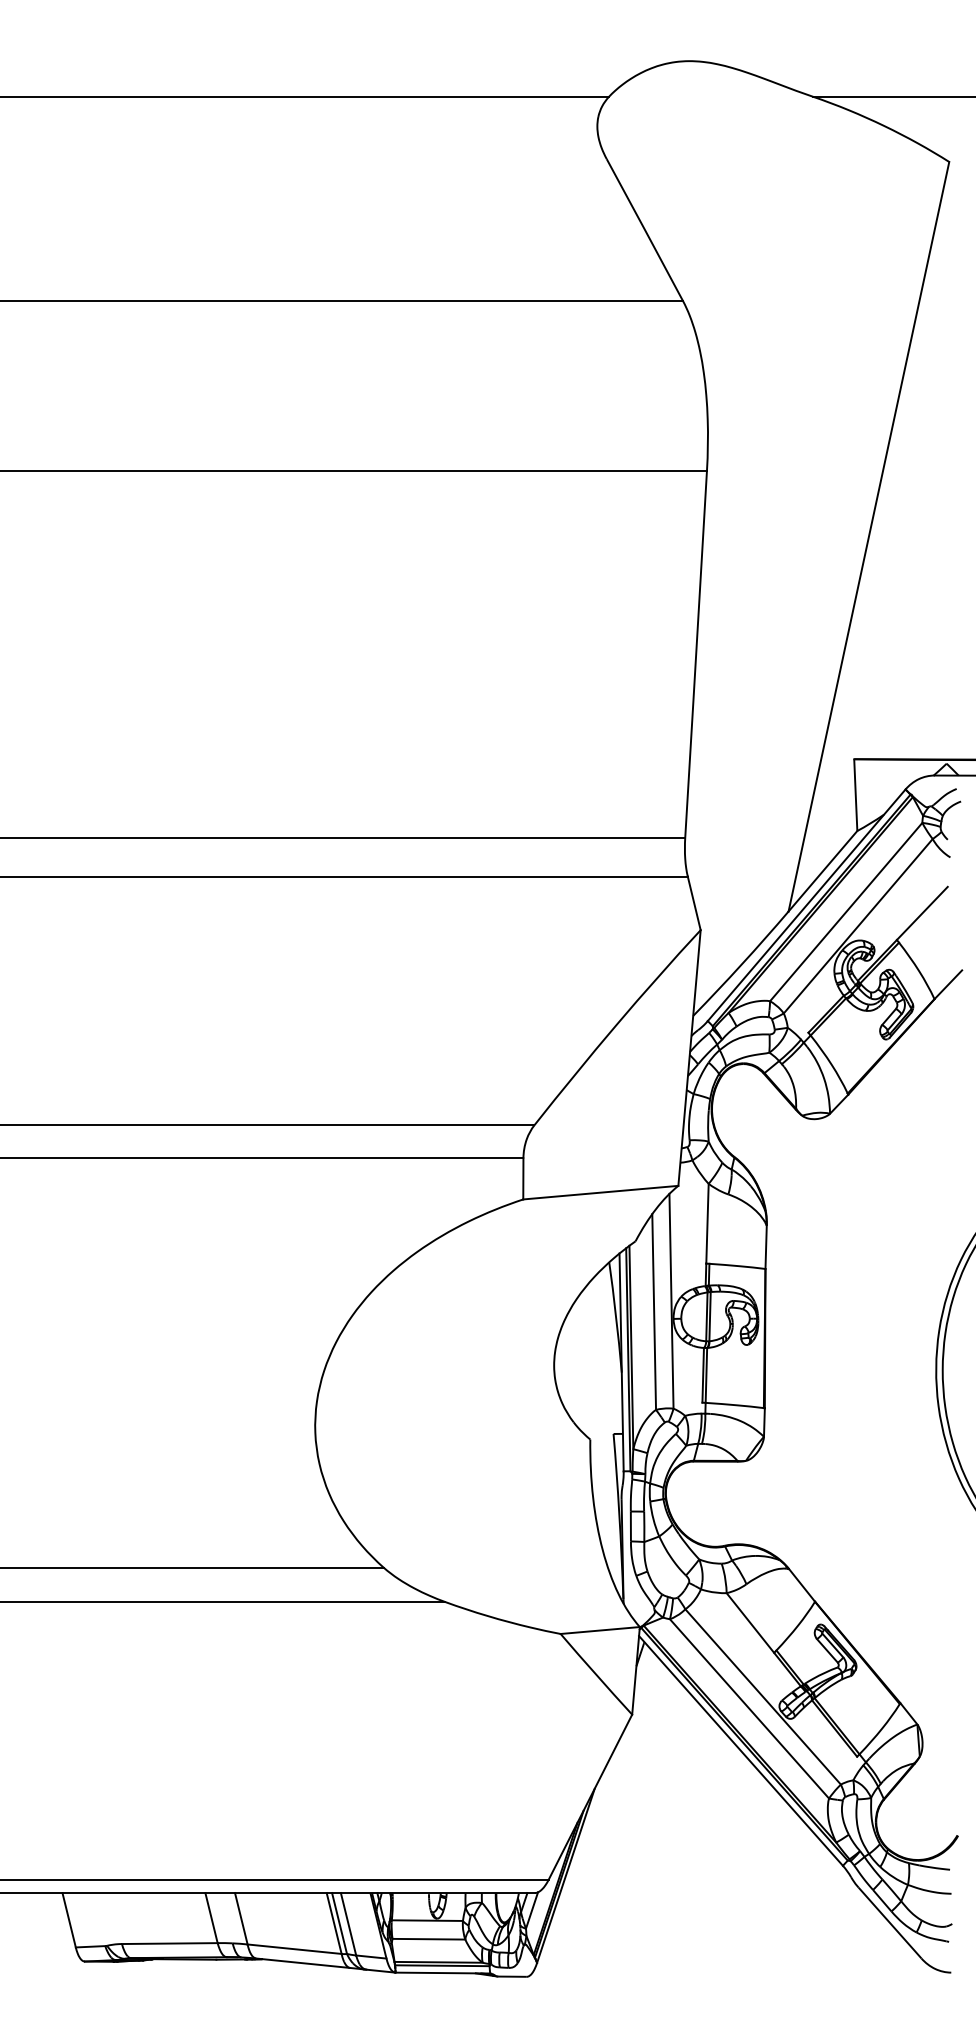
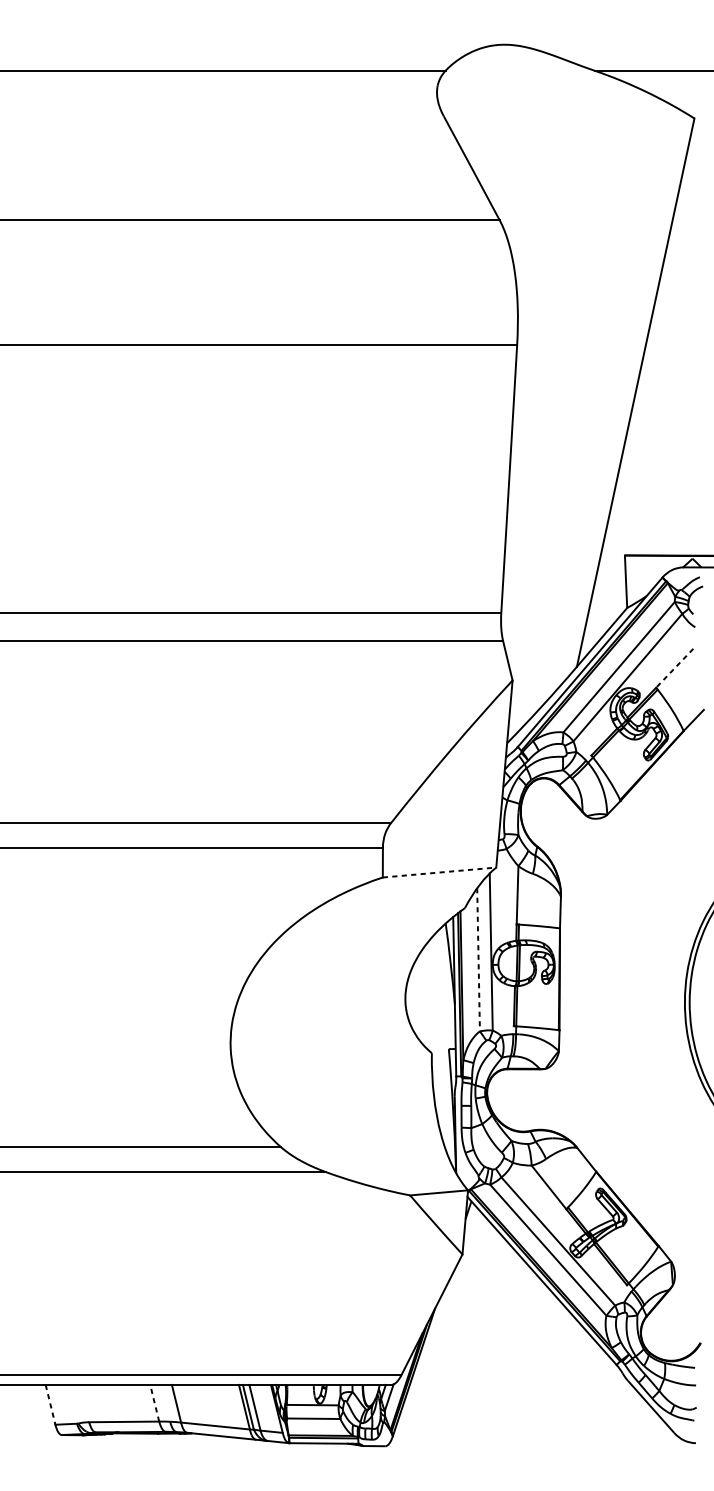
line: (922, 913) -> (674, 668), solid -> dashed
line: (600, 1192) -> (439, 872), solid -> dashed
line: (654, 1311) -> (478, 959), solid -> dashed
line: (211, 1918) -> (154, 1403), solid -> dashed
line: (69, 1920) -> (50, 1405), solid -> dashed

